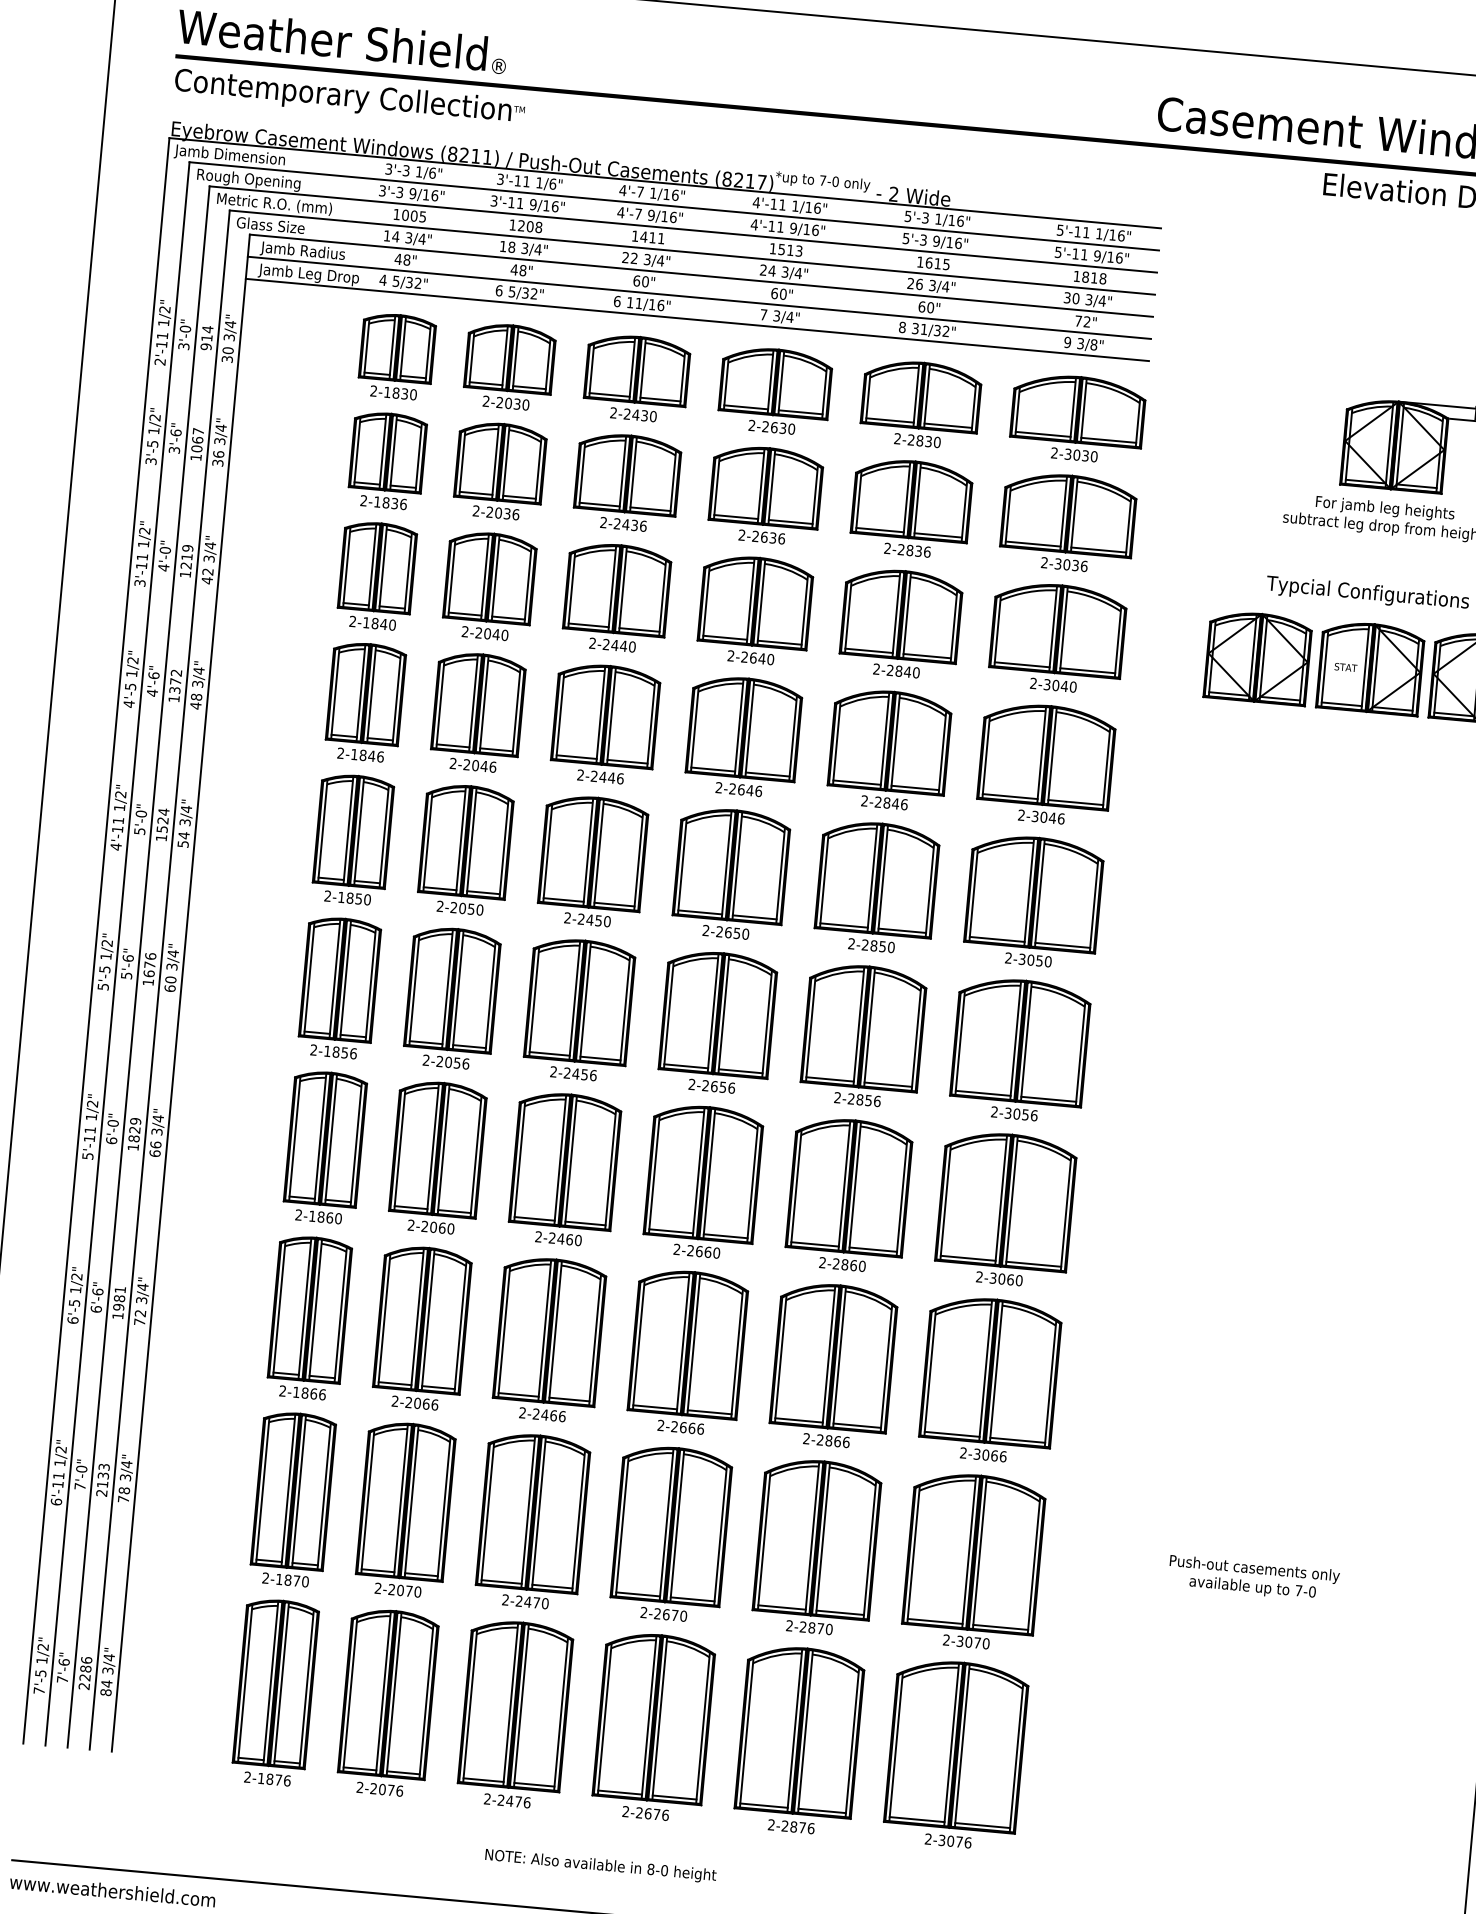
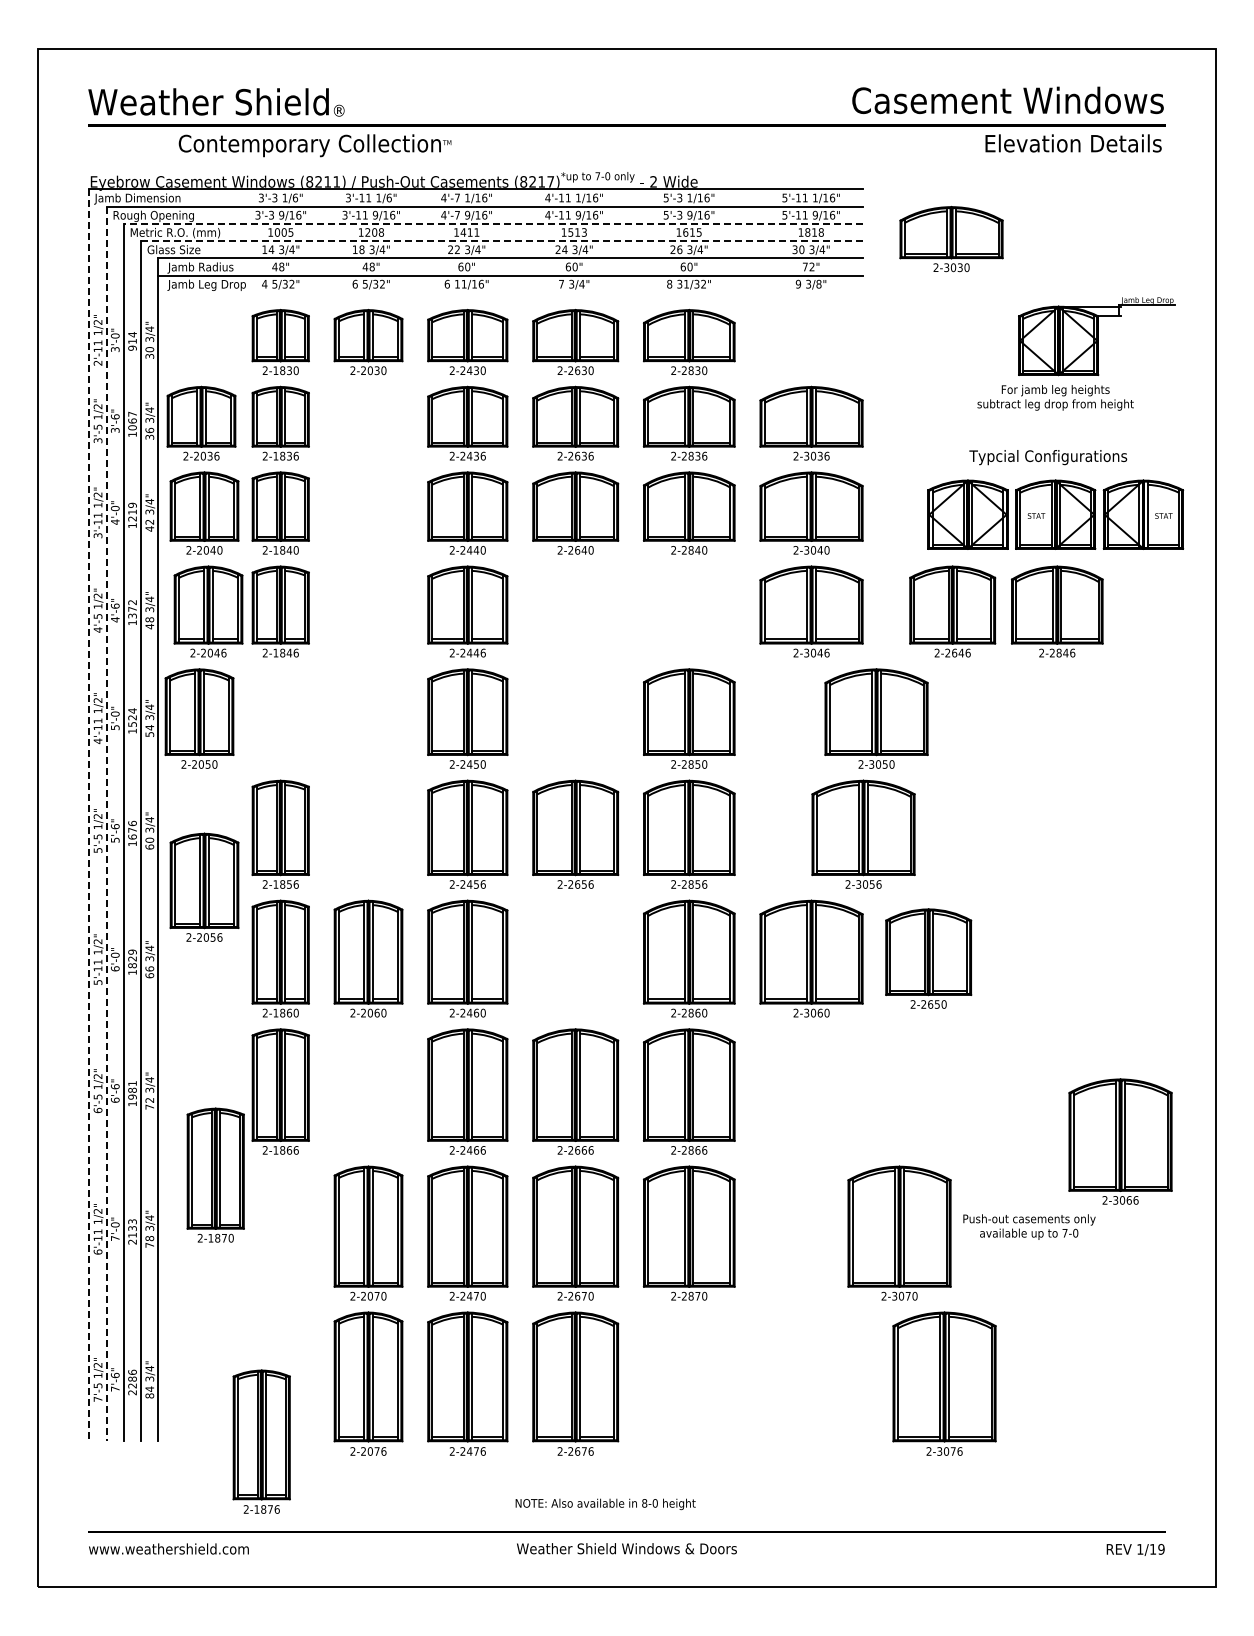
text: (349, 97) -> (314, 145), moved
line: (682, 228) -> (492, 223), solid -> dashed
line: (691, 253) -> (501, 241), solid -> dashed
line: (697, 319) -> (510, 292), removed
part: (1077, 418) -> (951, 239), moved
part: (500, 469) -> (201, 422), moved
part: (489, 585) -> (204, 512), moved
part: (478, 712) -> (208, 611), moved
part: (743, 736) -> (952, 611), moved
part: (888, 749) -> (1056, 611), moved
part: (352, 838) -> (280, 718), removed
part: (465, 849) -> (199, 718), moved
part: (731, 873) -> (928, 958), moved
part: (1033, 900) -> (876, 718), moved
line: (96, 941) -> (89, 815), solid -> dashed
line: (117, 954) -> (106, 824), solid -> dashed
part: (452, 996) -> (204, 886), moved
part: (1020, 1048) -> (863, 833), moved
part: (703, 1181) -> (575, 958), removed
part: (422, 1327) -> (368, 1091), removed
part: (990, 1379) -> (1120, 1141), moved
part: (292, 1498) -> (215, 1174), moved
part: (973, 1560) -> (899, 1232), moved
part: (275, 1691) -> (261, 1441), moved
part: (798, 1739) -> (688, 1383), removed
part: (956, 1753) -> (944, 1383), moved
text: (600, 1866) -> (605, 1504), moved

